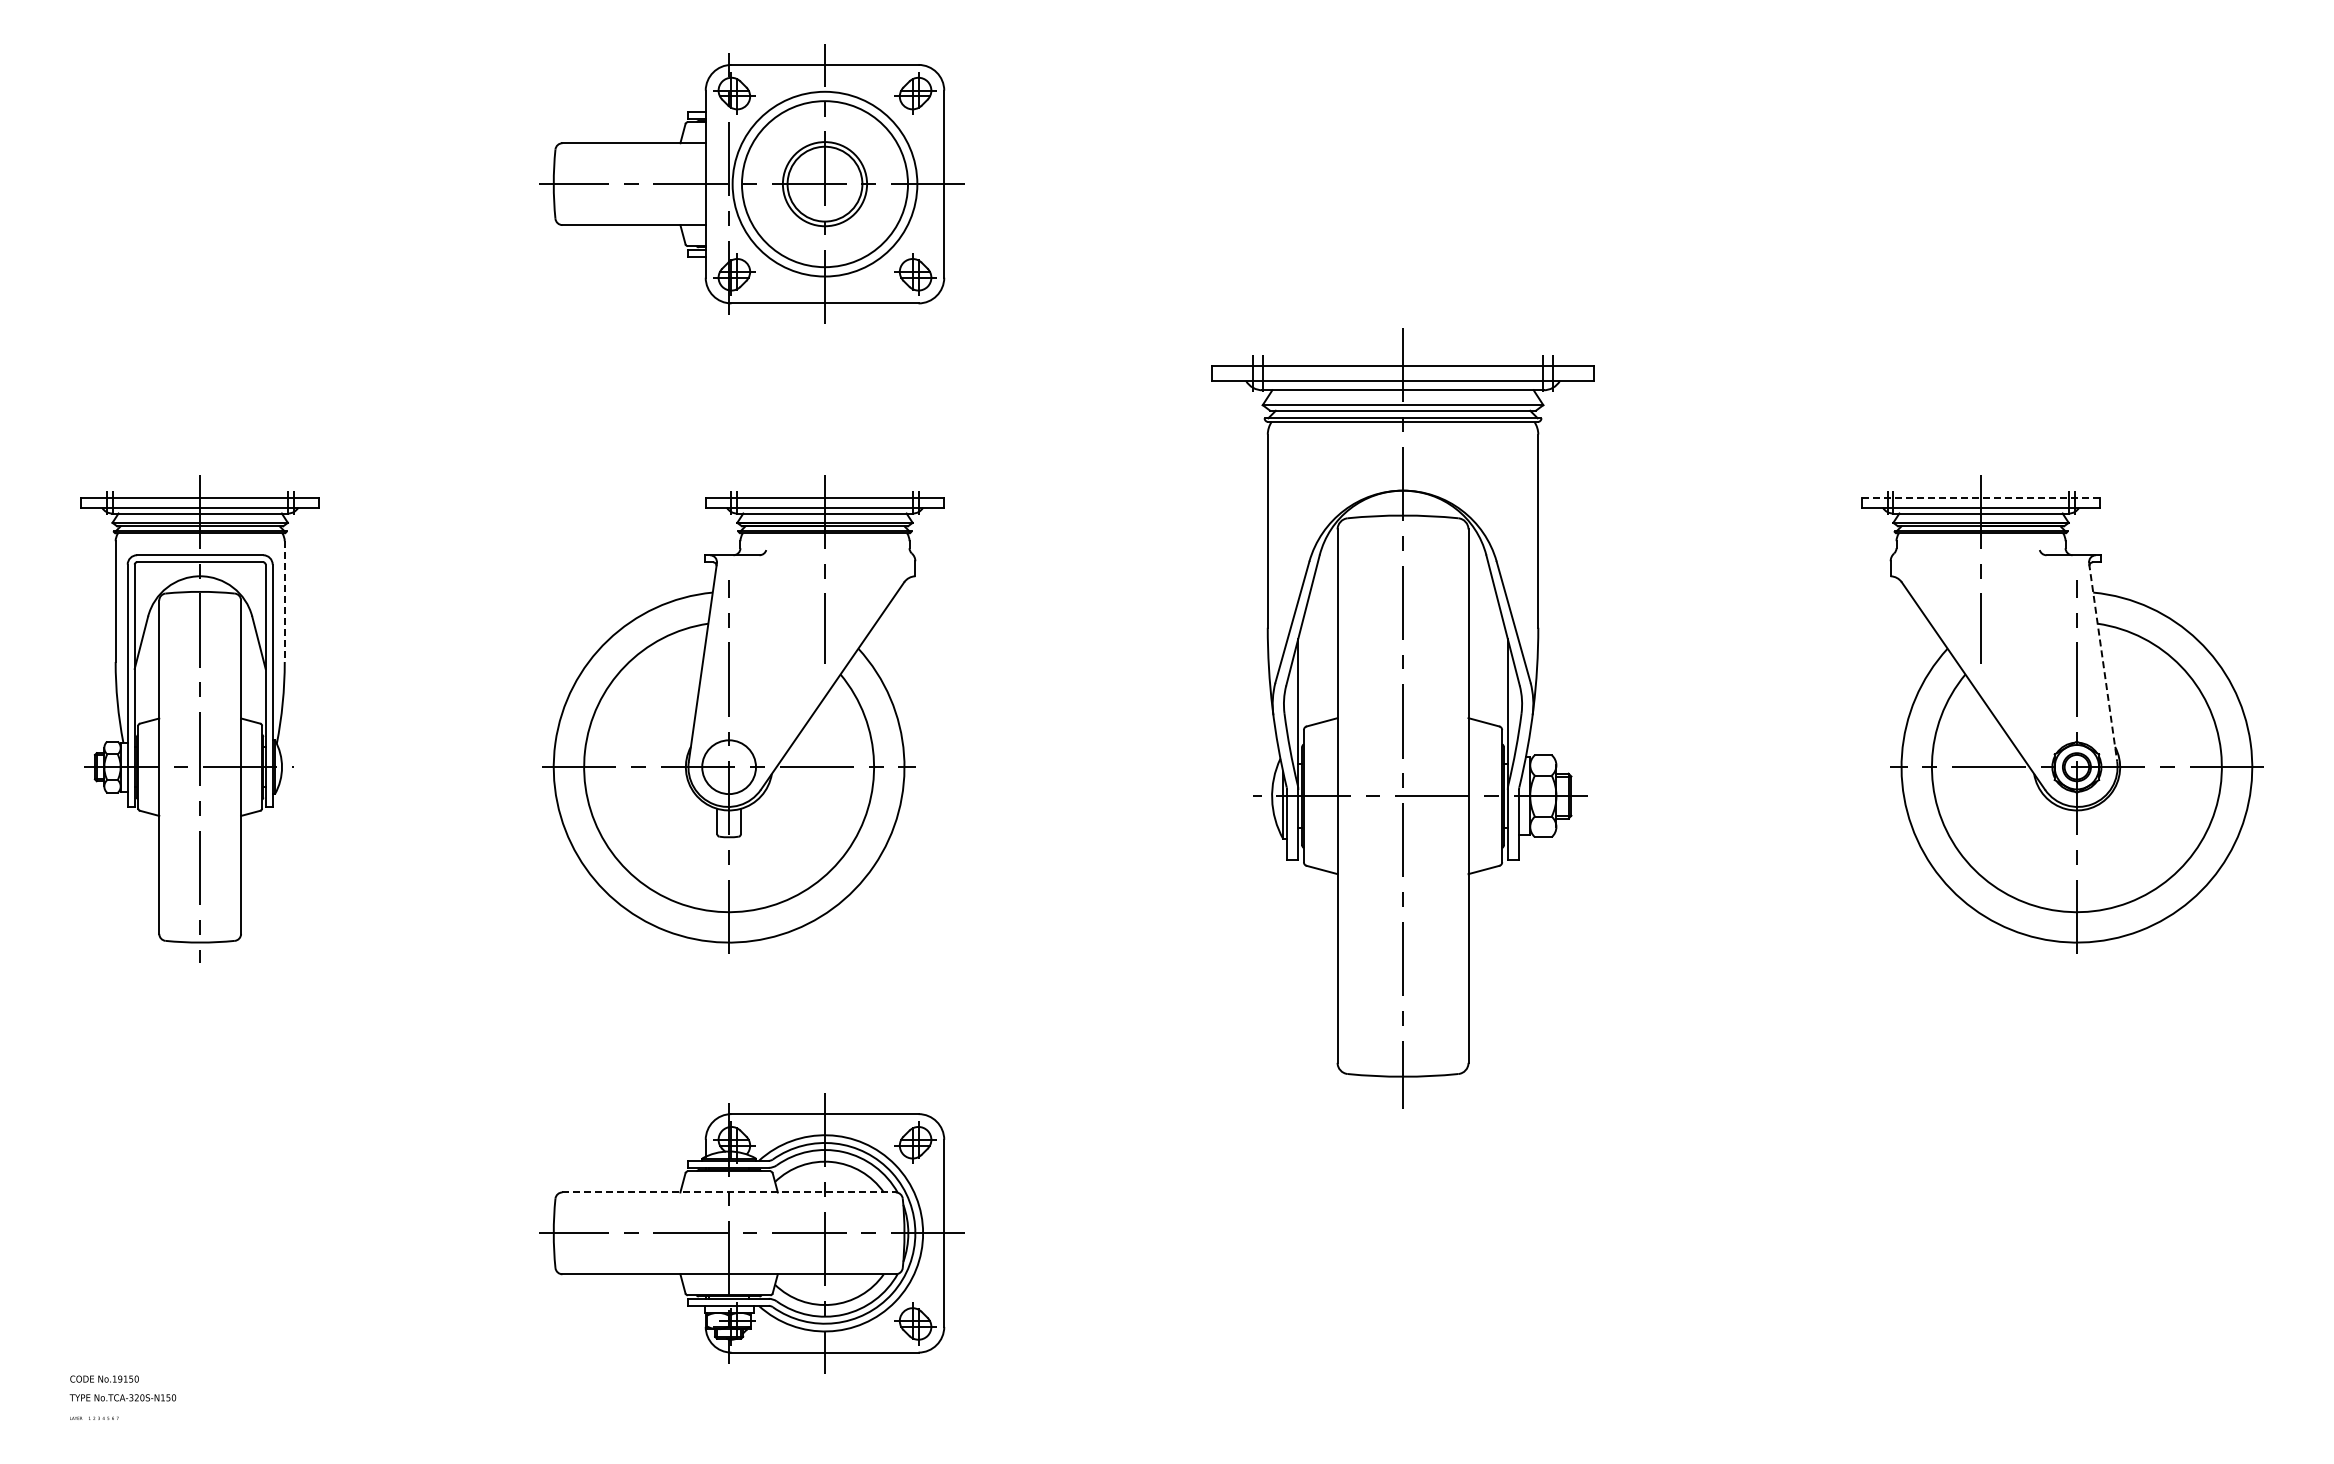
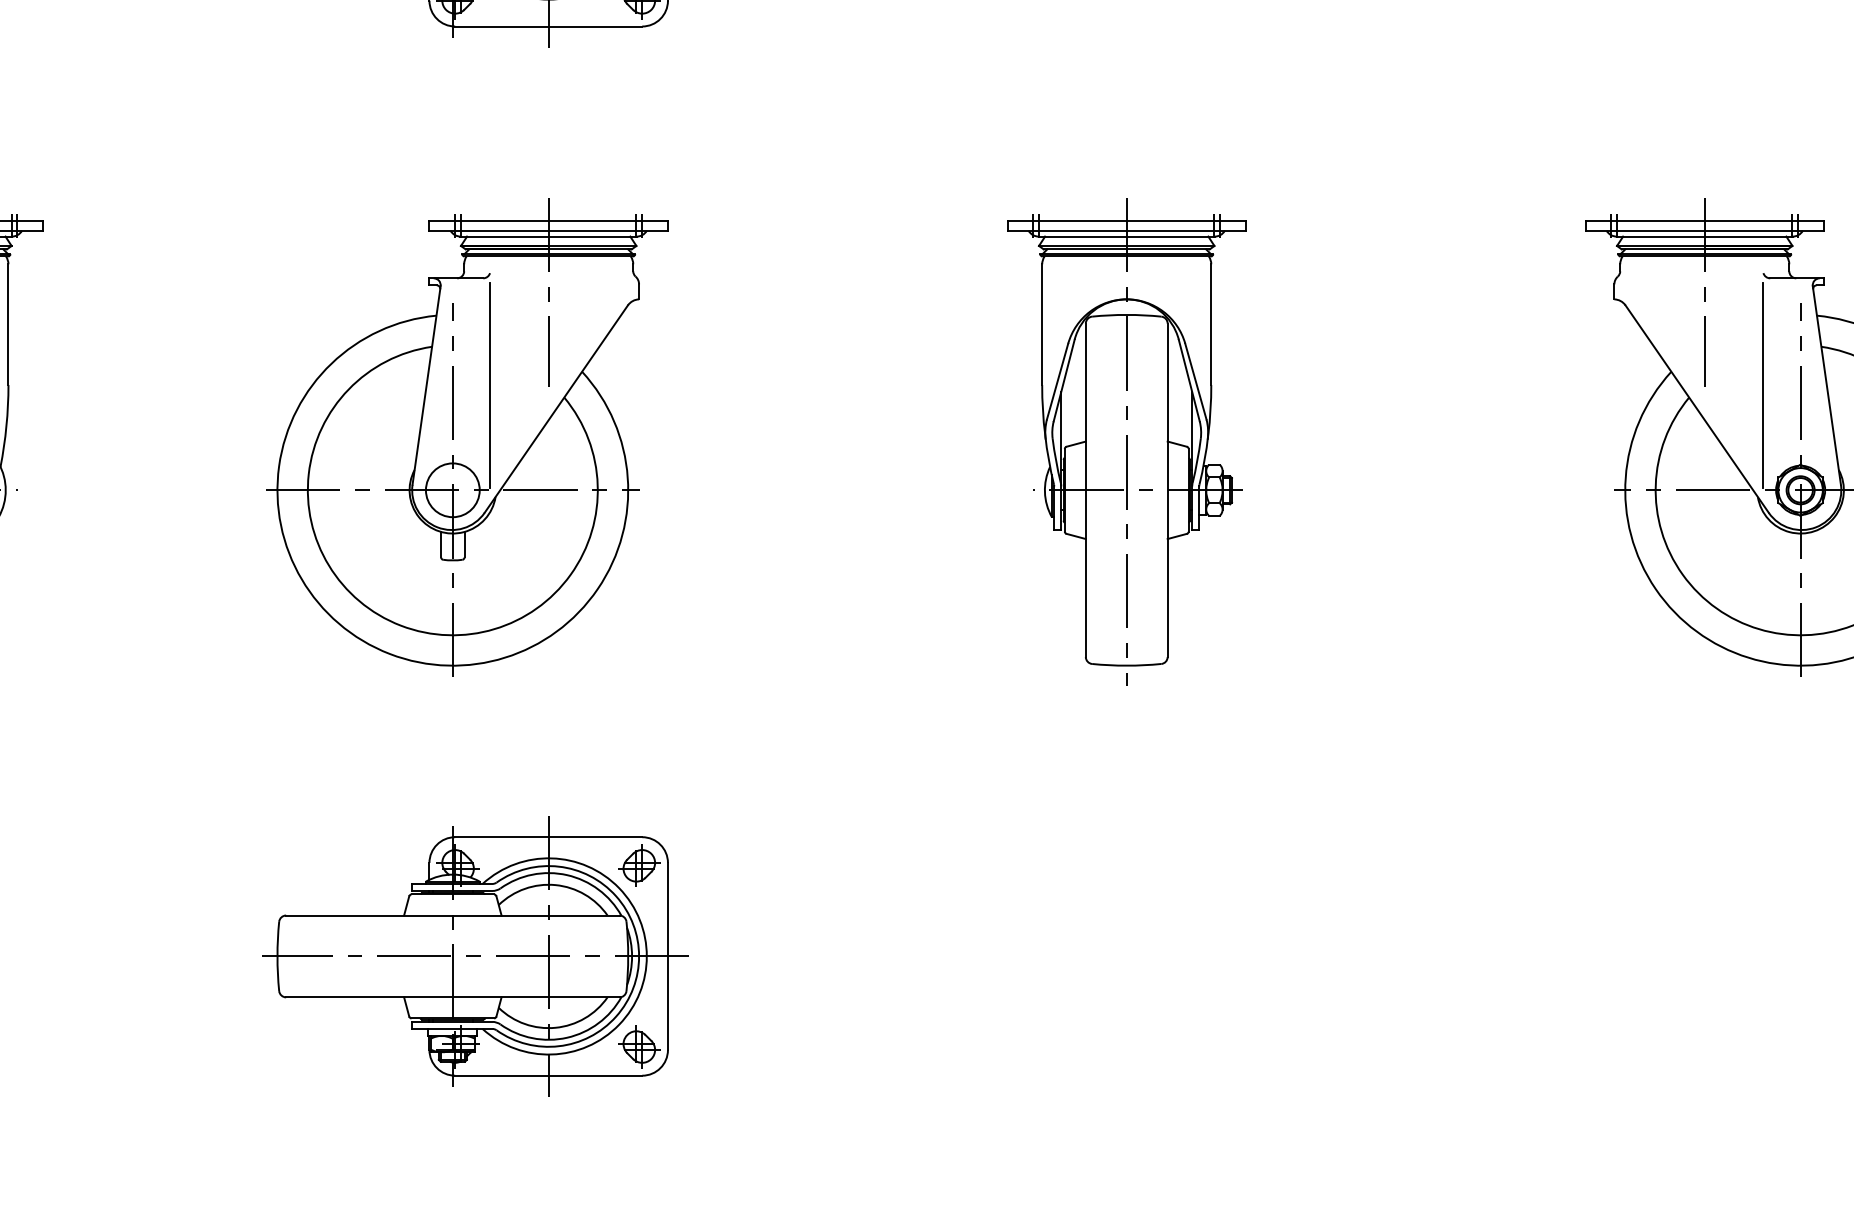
line: (1980, 498) -> (1704, 221), dashed -> solid
line: (284, 602) -> (8, 325), dashed -> solid
line: (766, 661) -> (490, 384), added
line: (2039, 661) -> (1763, 384), added
line: (2103, 662) -> (1827, 385), dashed -> solid
part: (1402, 718) -> (1126, 441), size x0.62
line: (729, 1192) -> (453, 915), dashed -> solid

